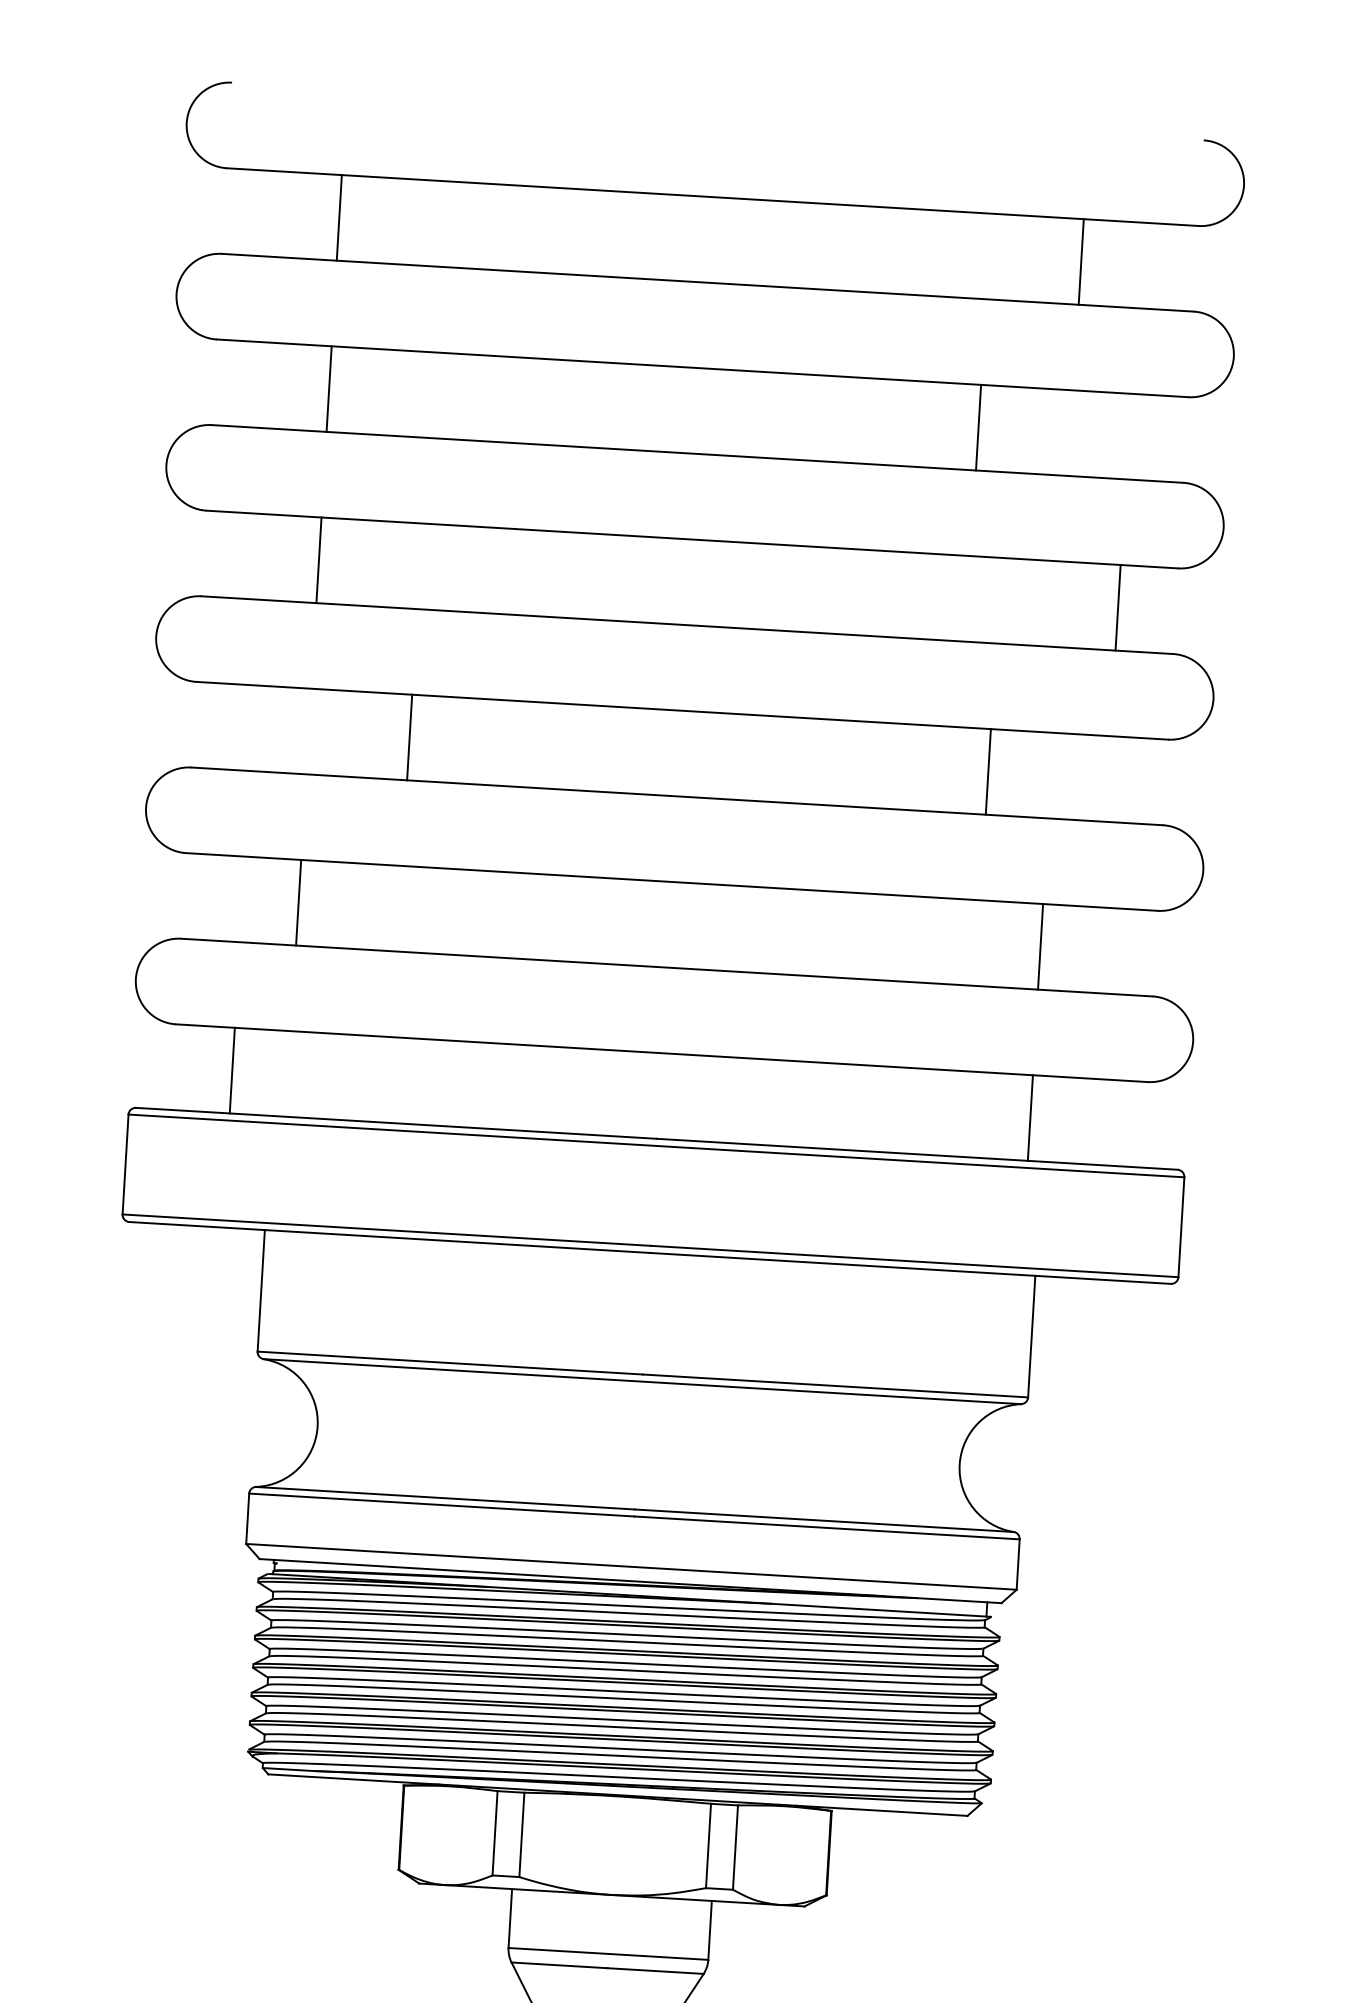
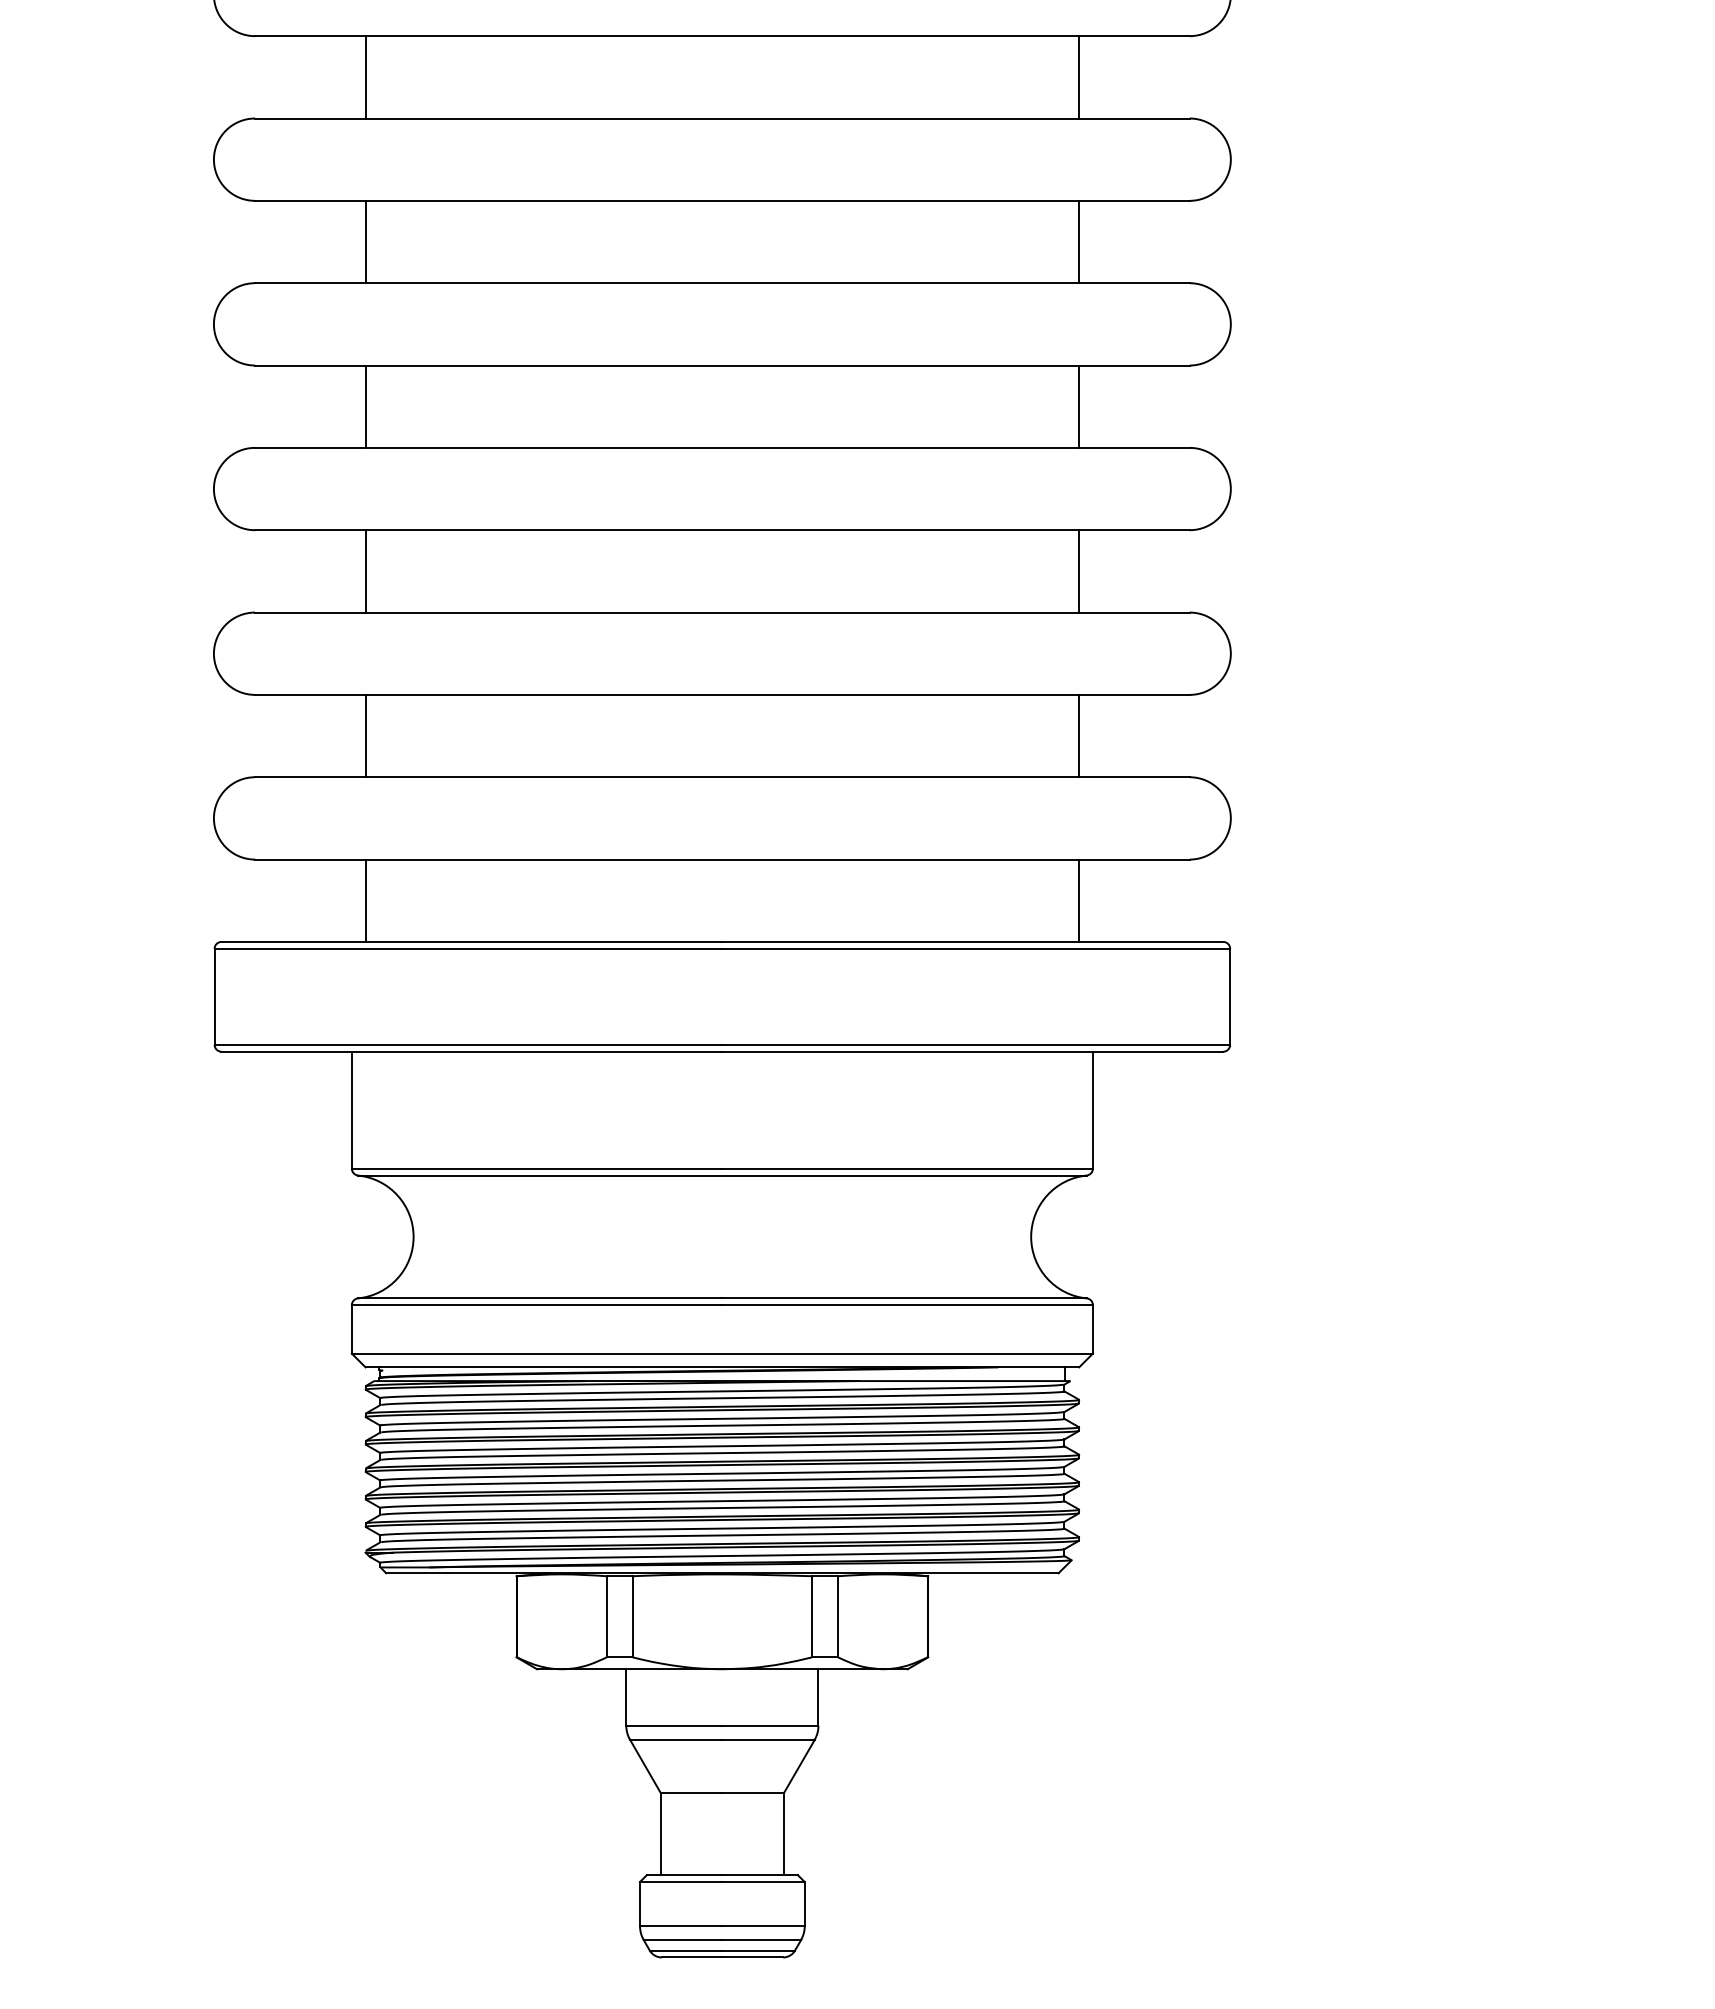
line: (978, 427) -> (1079, 241), moved
line: (1118, 607) -> (1079, 406), moved
line: (409, 737) -> (365, 571), moved
line: (988, 772) -> (1079, 571), moved
line: (232, 1070) -> (365, 900), moved

